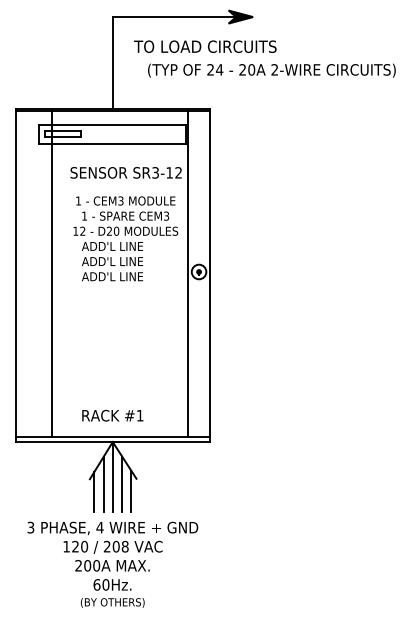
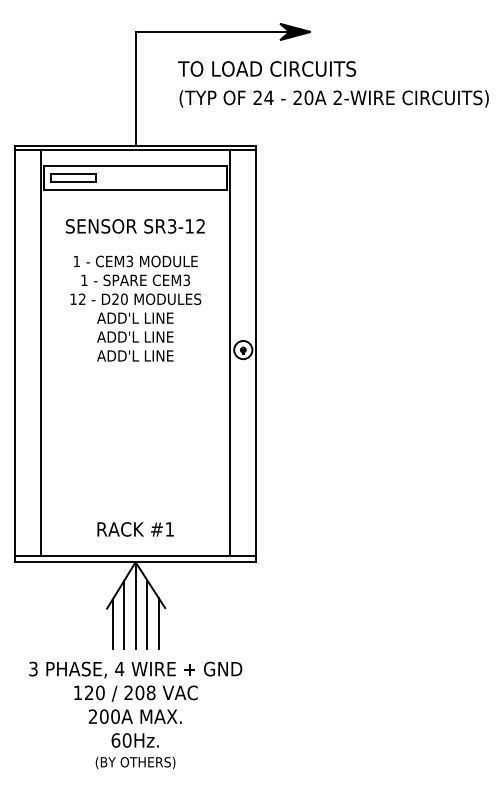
text: (204, 46) -> (266, 68), moved
text: (126, 172) -> (135, 226), moved
text: (125, 215) -> (135, 279), moved
line: (51, 273) -> (41, 352), moved

